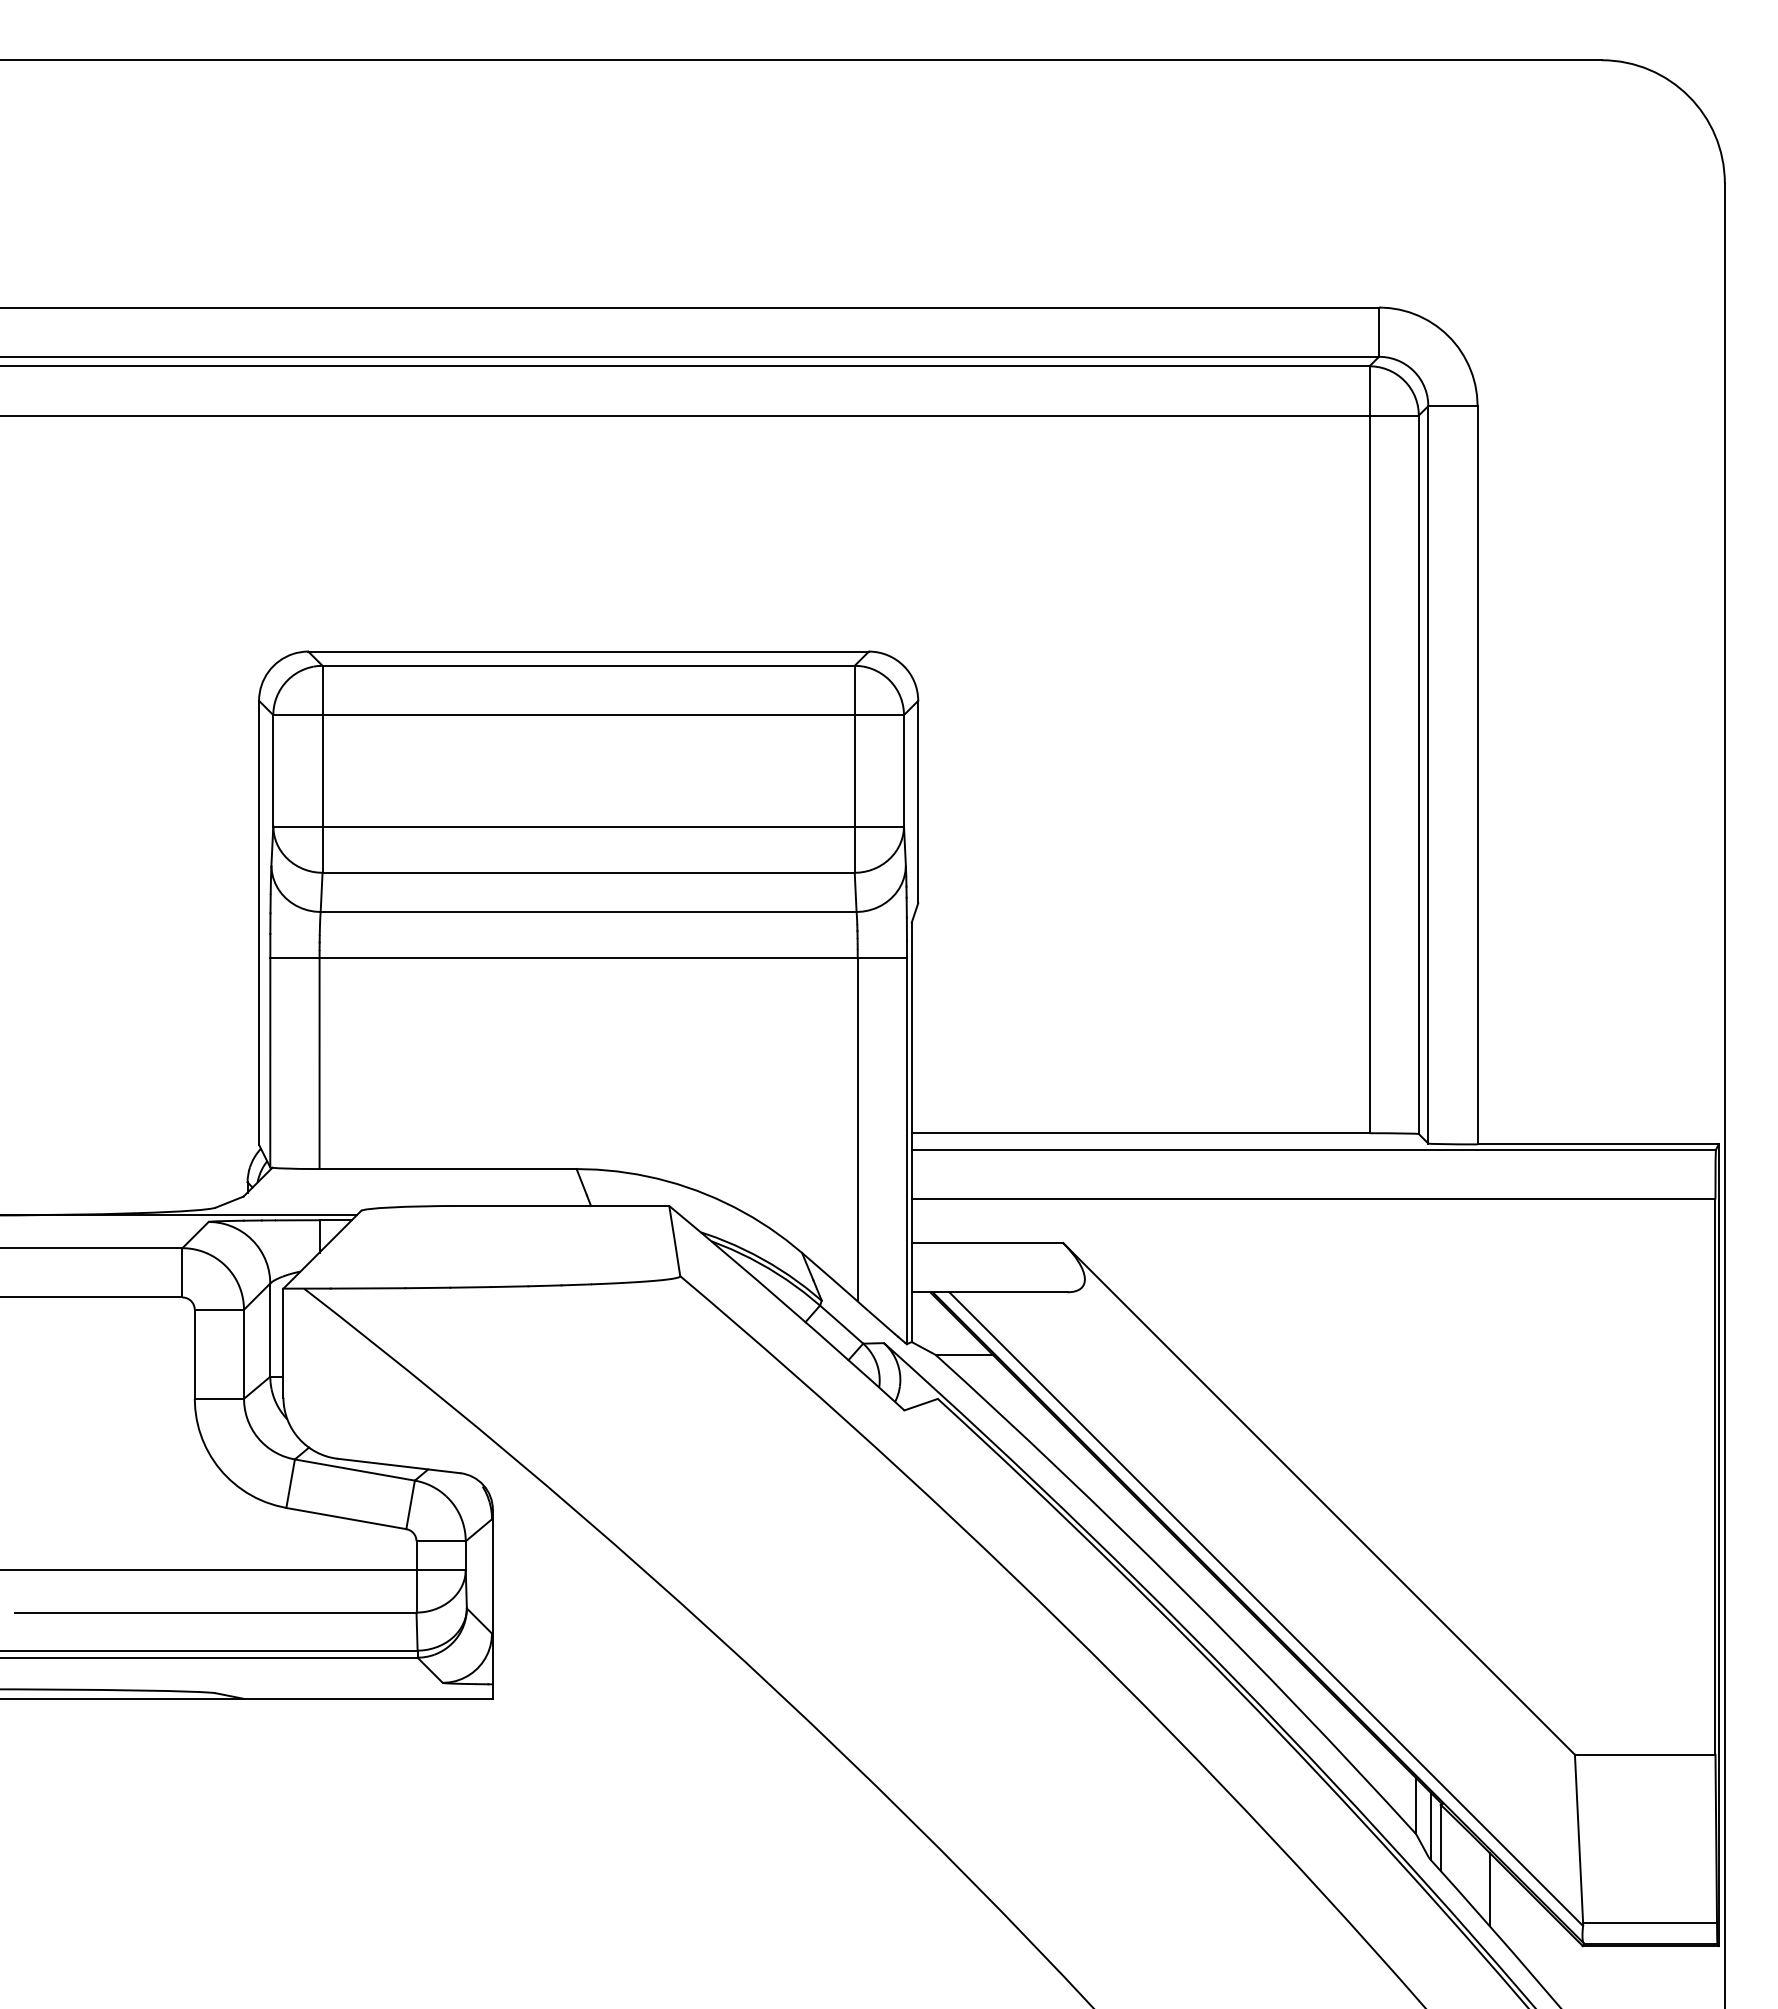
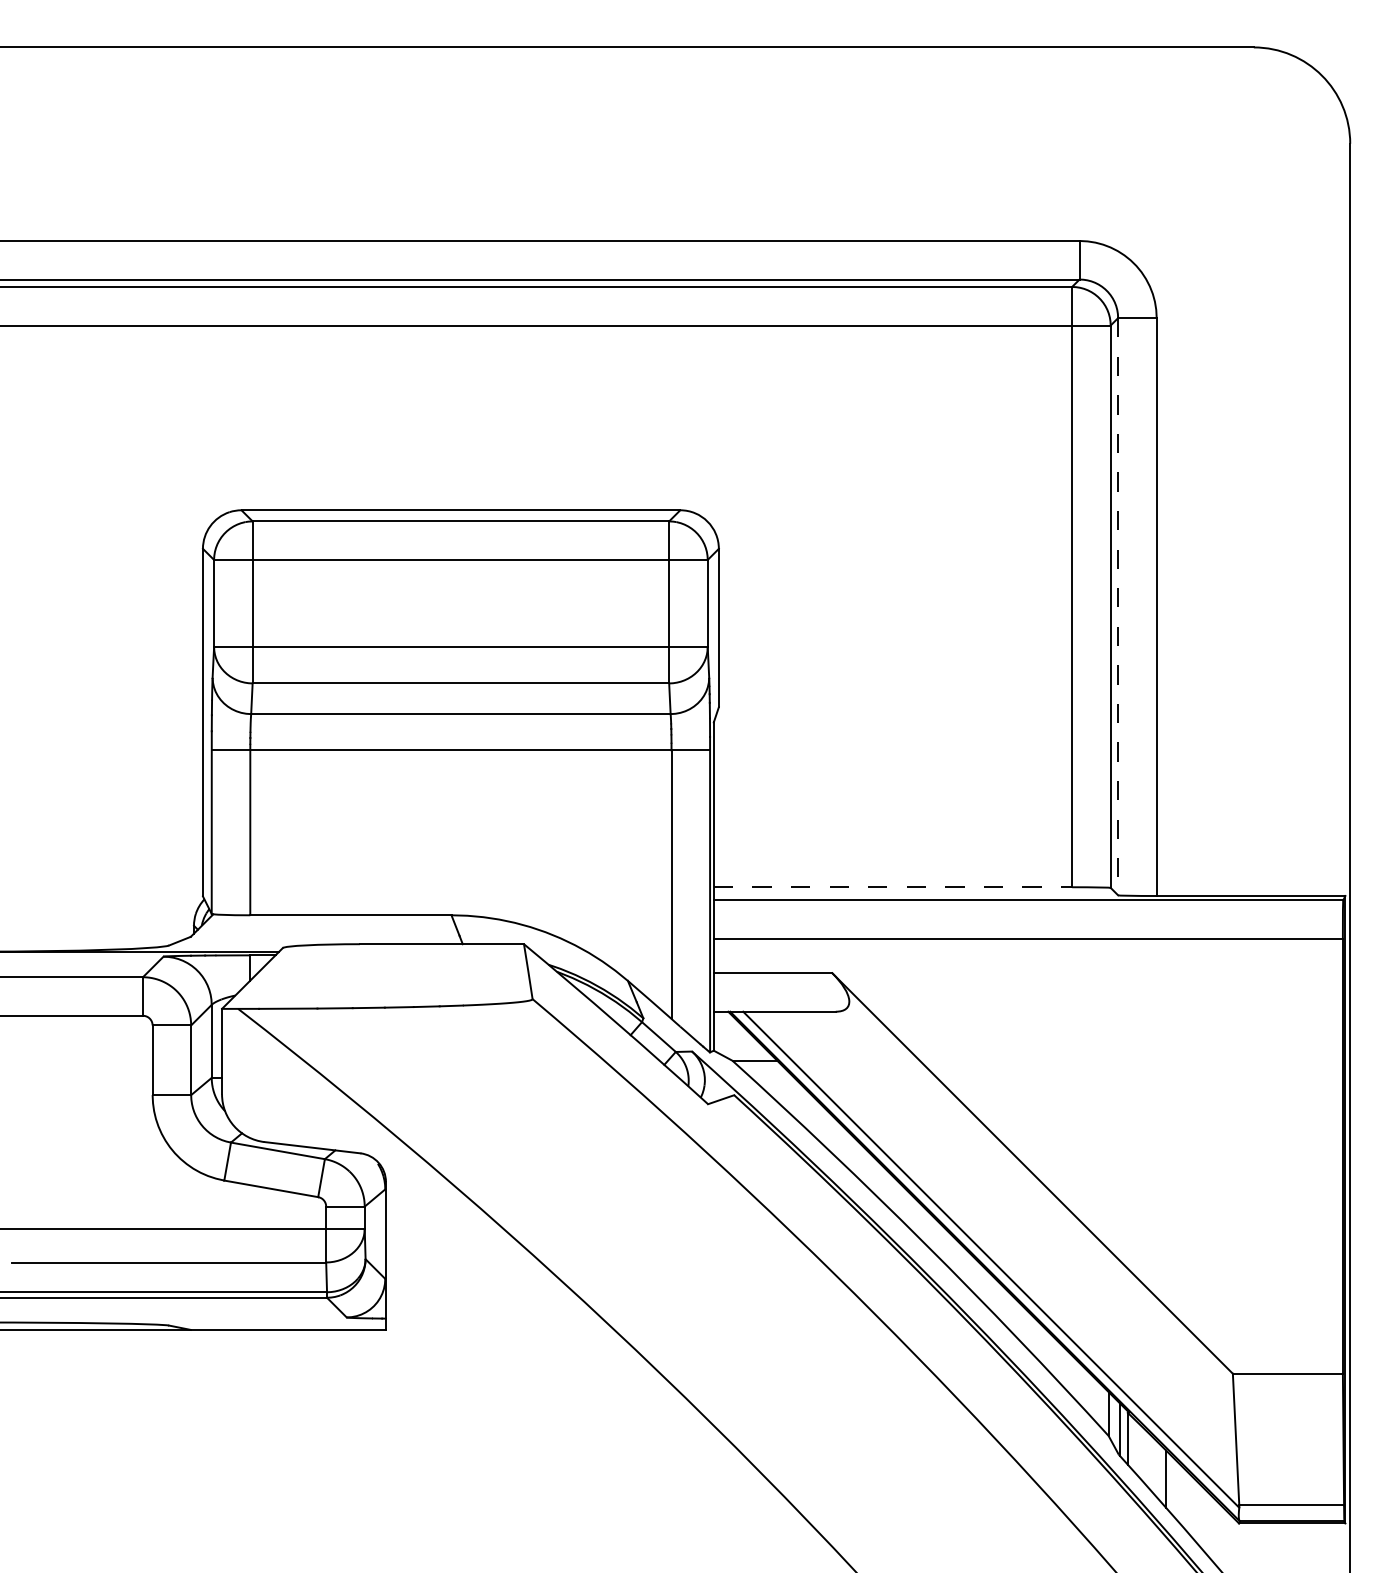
line: (1428, 774) -> (1118, 606), solid -> dashed
line: (1140, 1133) -> (892, 887), solid -> dashed

